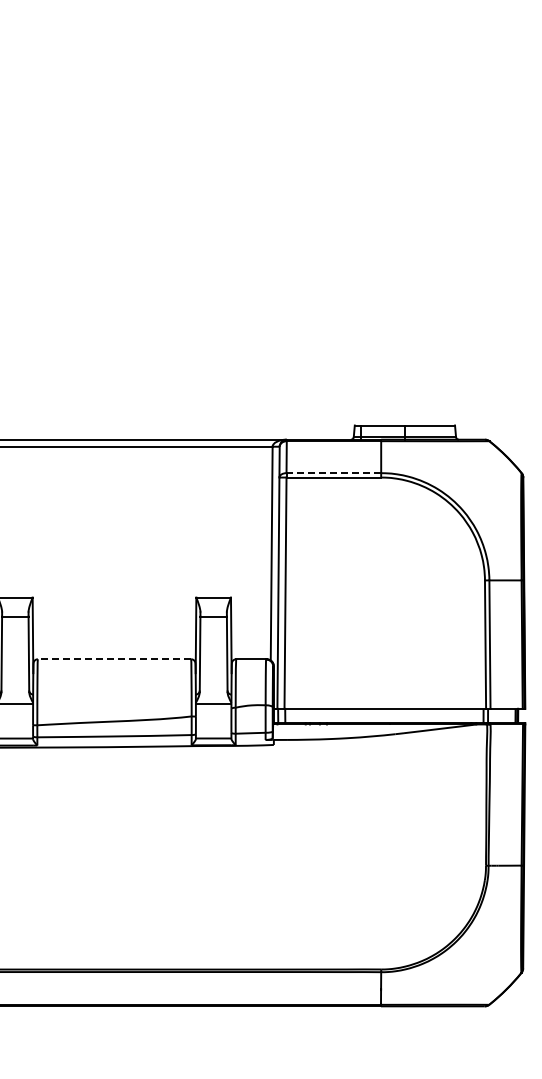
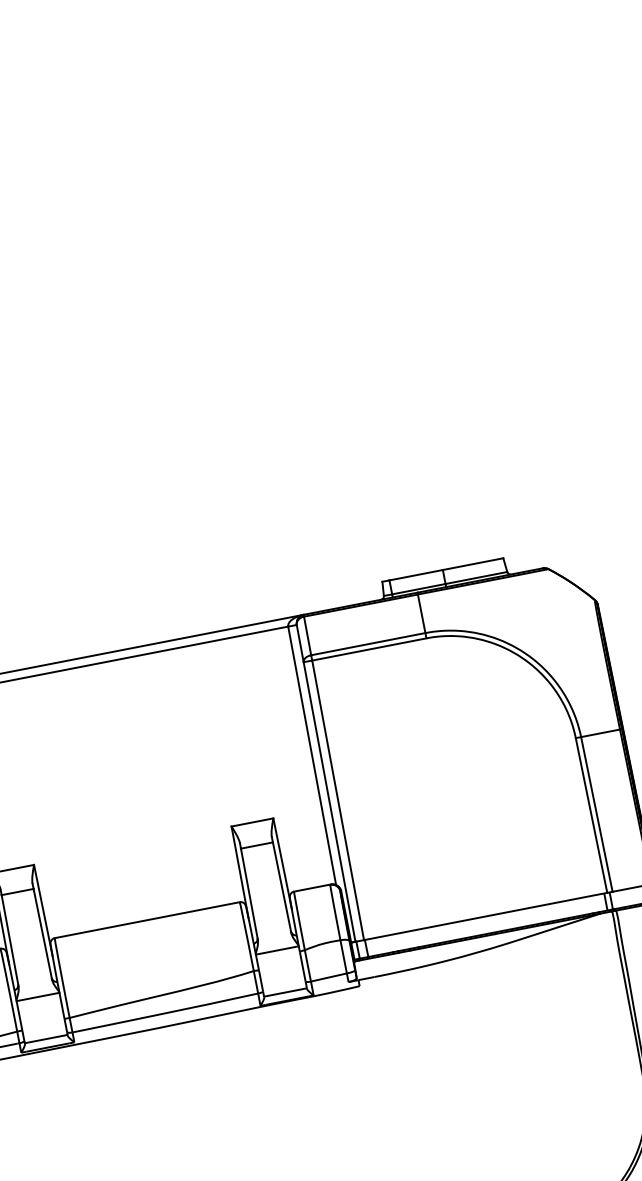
line: (333, 473) -> (367, 644), dashed -> solid
line: (114, 659) -> (147, 920), dashed -> solid

